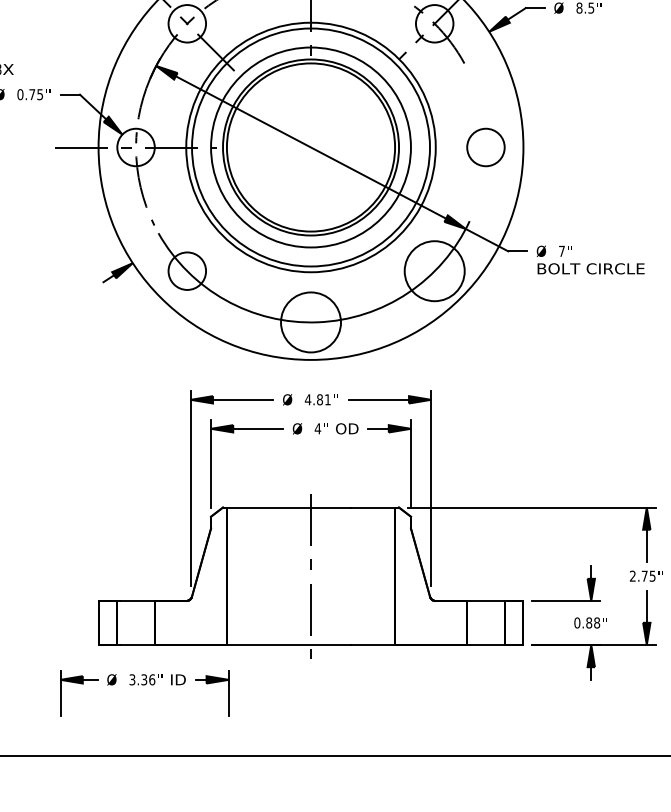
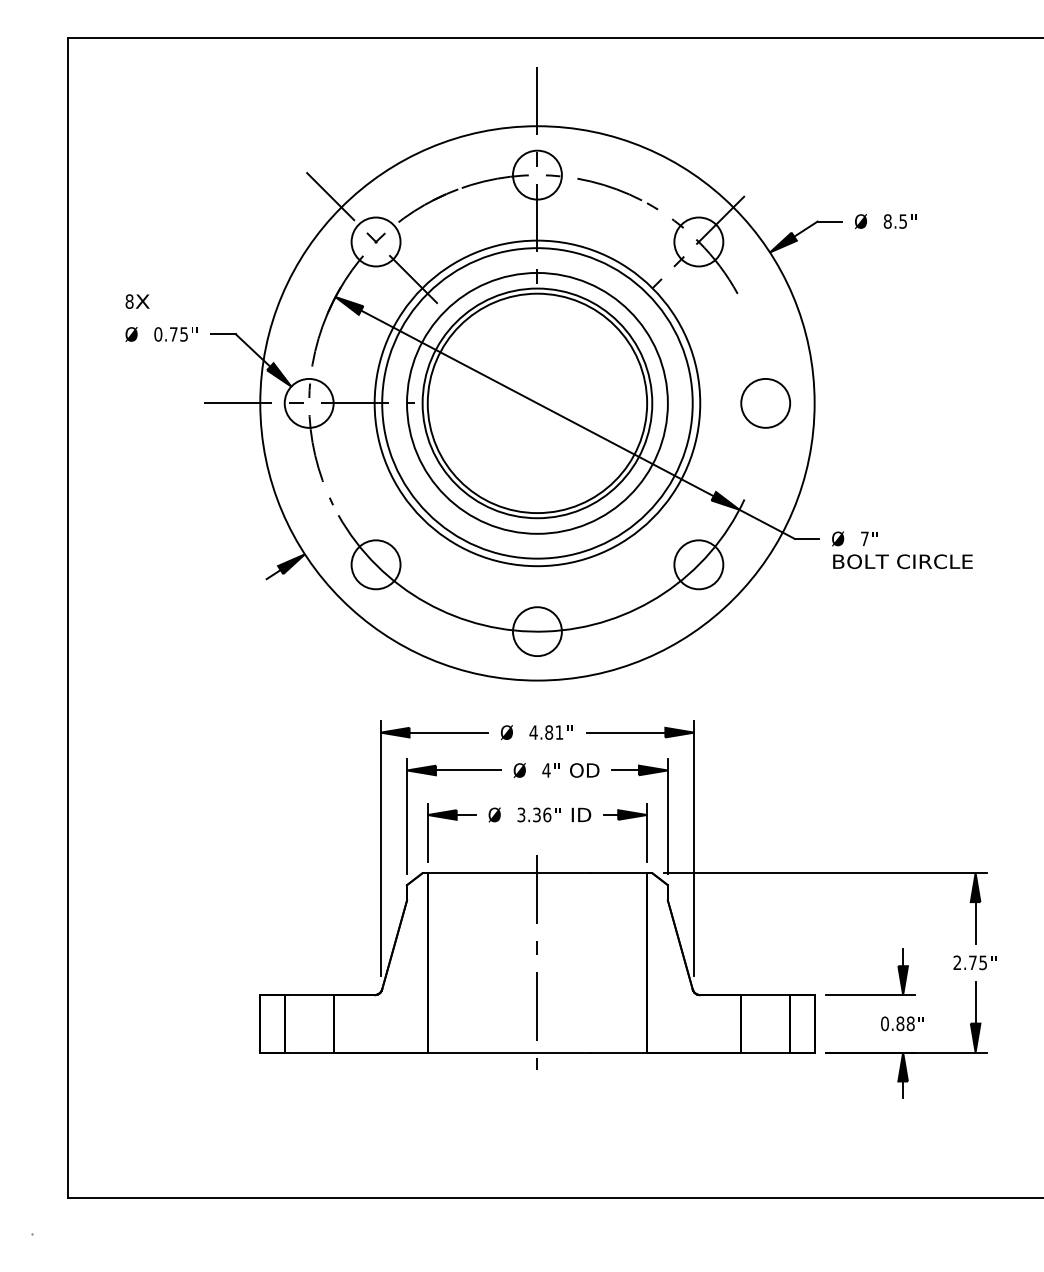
circle: (434, 270) -> (698, 564), size x0.62
circle: (311, 322) -> (537, 631), size x0.62
part: (144, 685) -> (537, 822), moved

